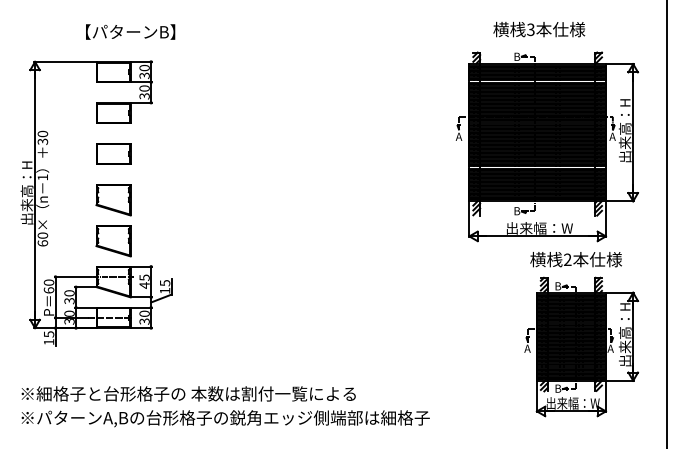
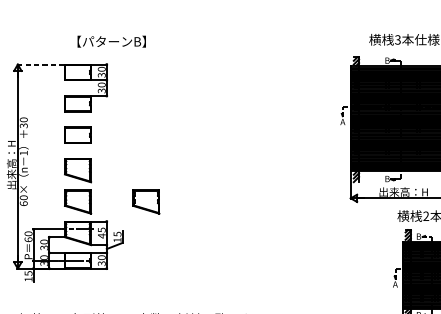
text: (130, 31) -> (111, 41), moved
line: (65, 61) -> (41, 64), solid -> dashed
text: (553, 228) -> (415, 192), 出来幅：W -> 出来高：H
part: (202, 241) -> (146, 202), added

